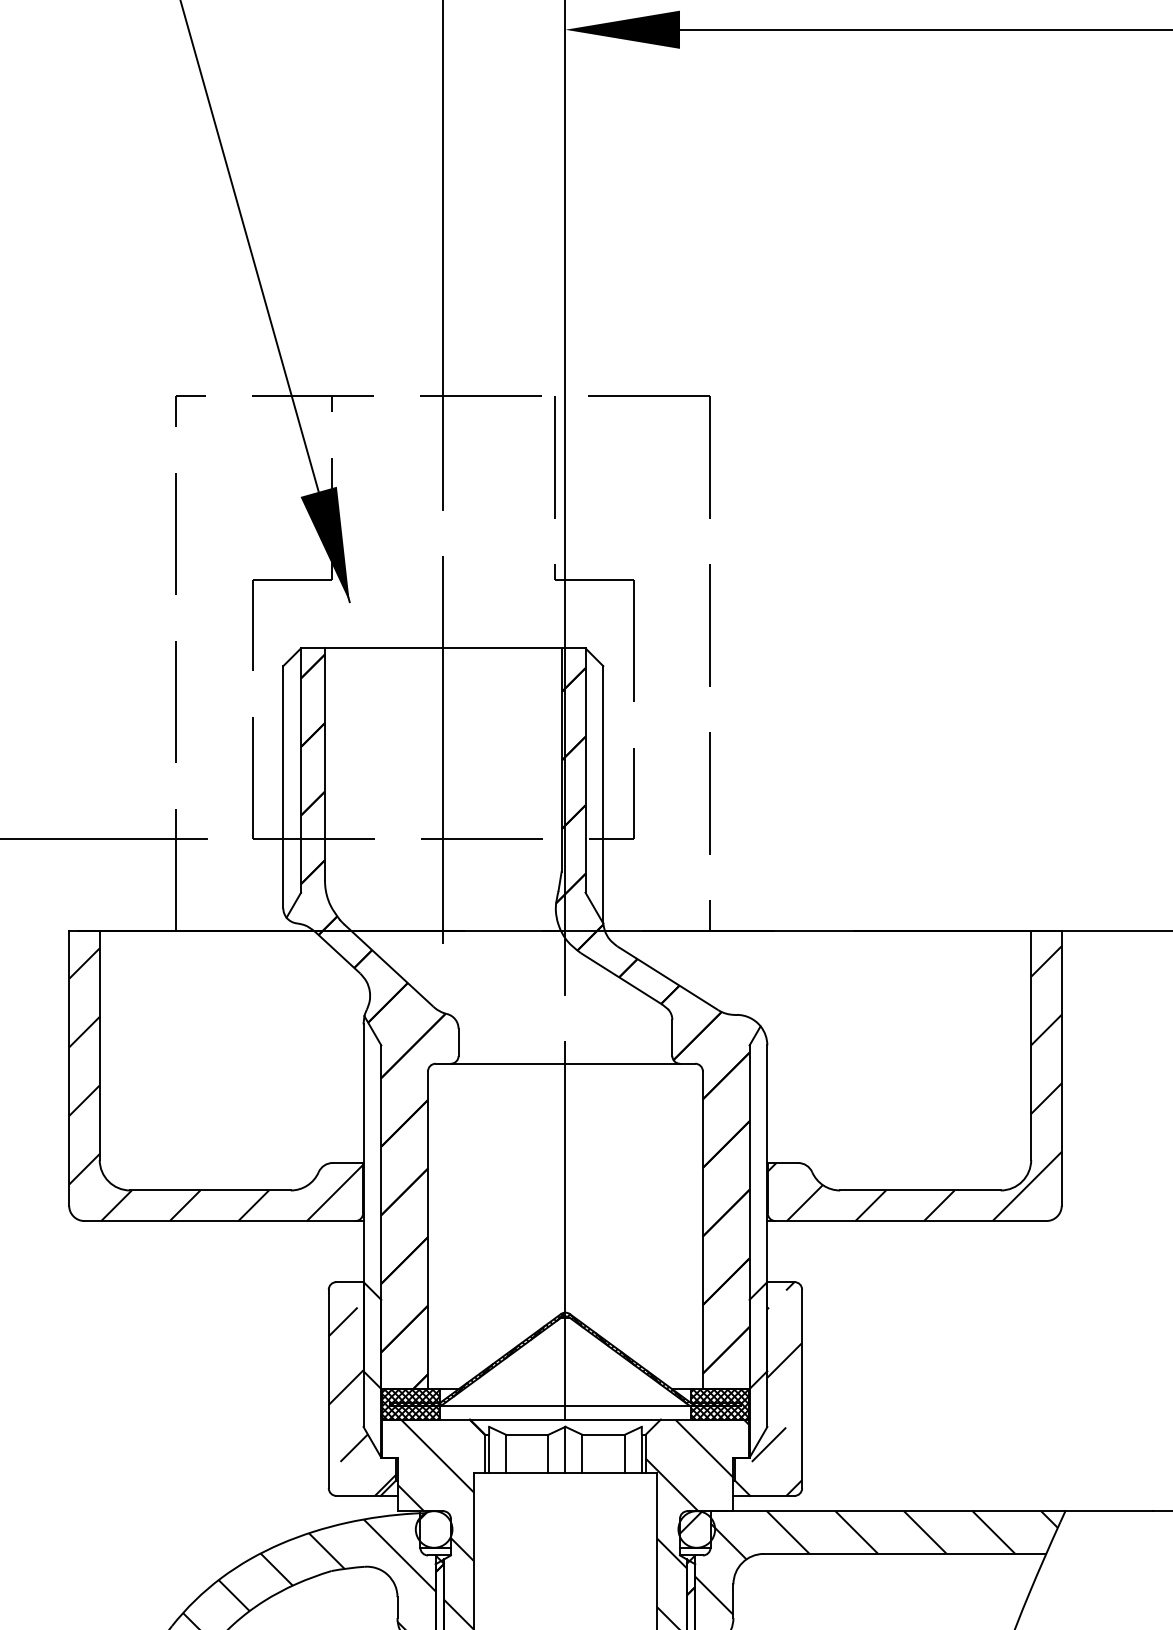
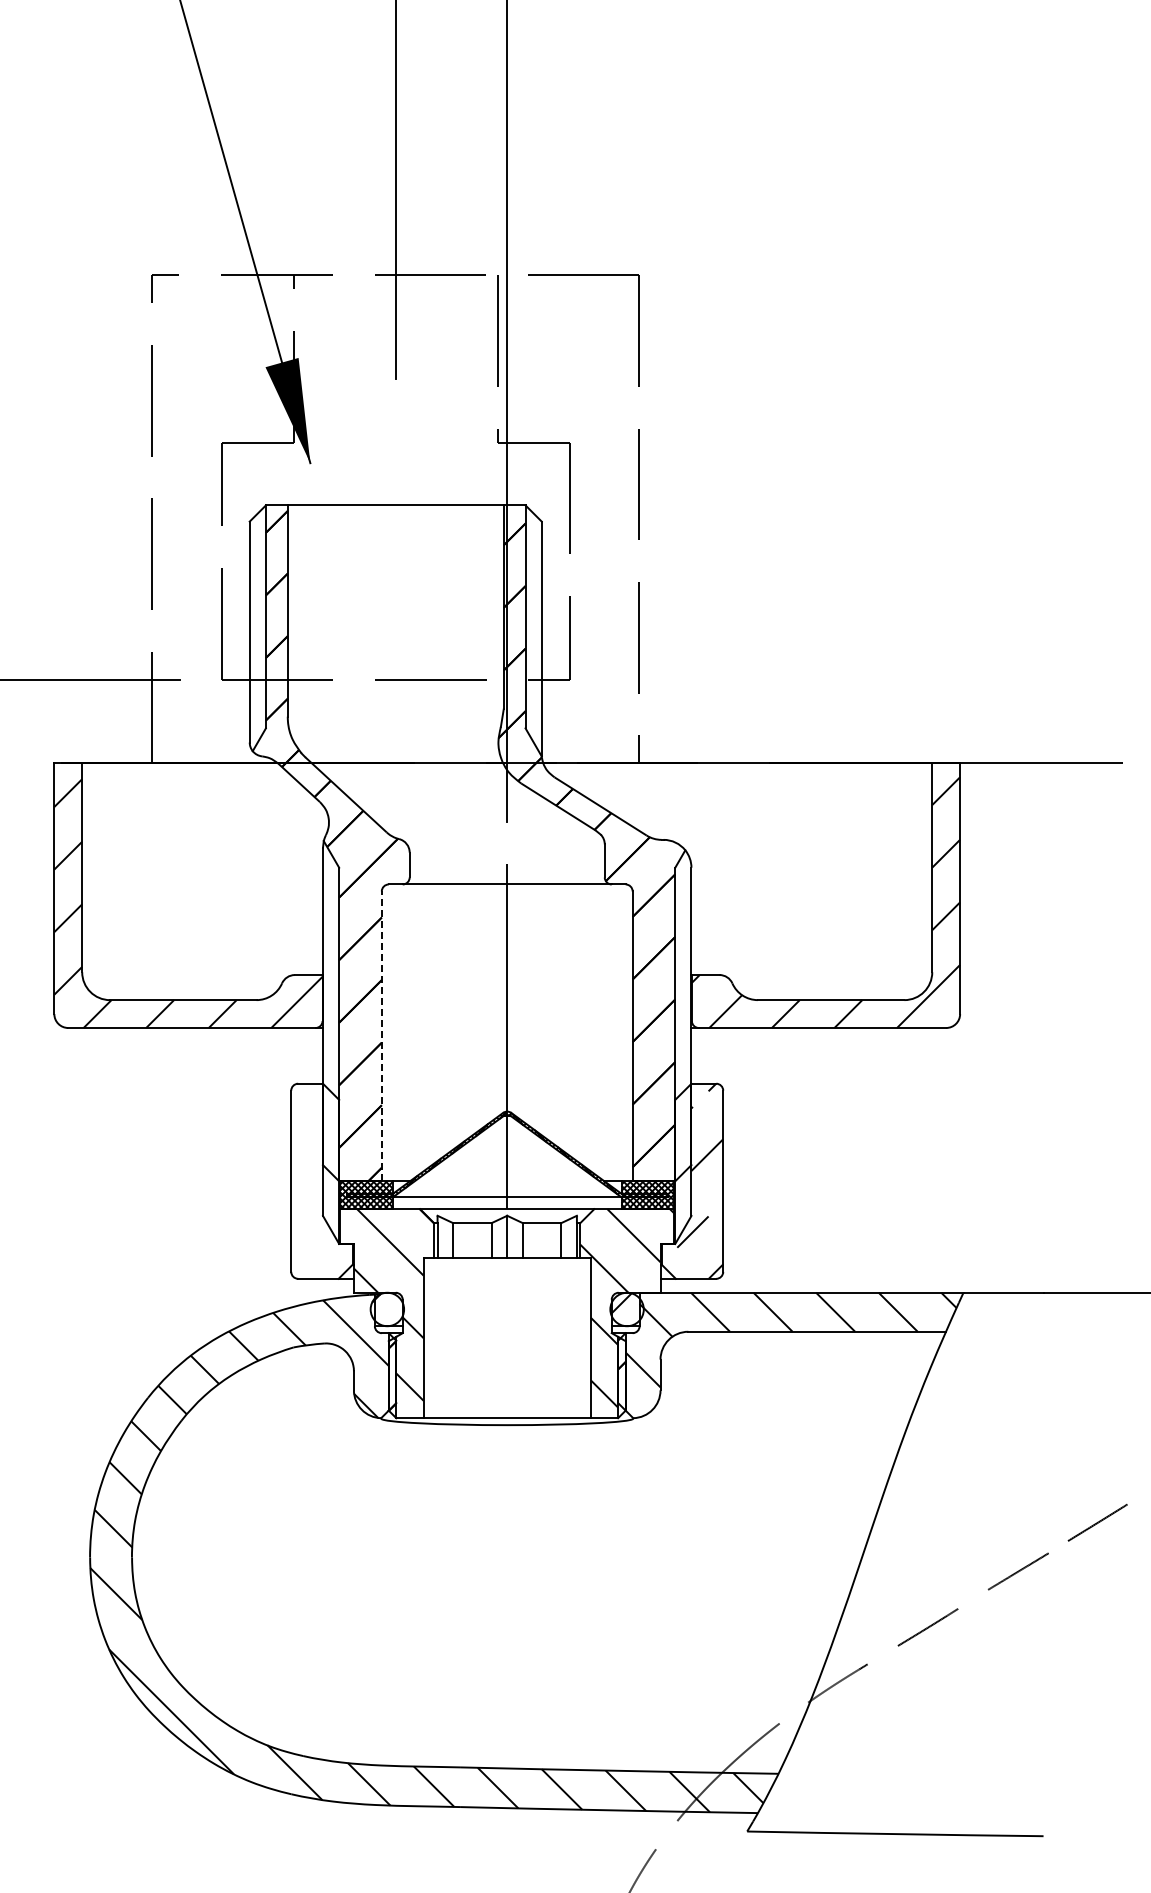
line: (443, 755) -> (395, 603), removed
line: (427, 1230) -> (381, 1036), solid -> dashed
hatch: (361, 1401) -> (321, 1192), removed

